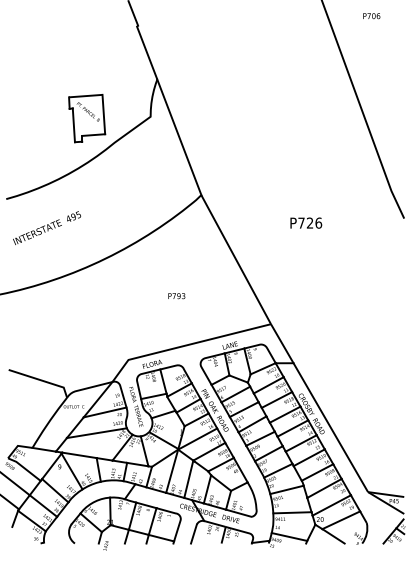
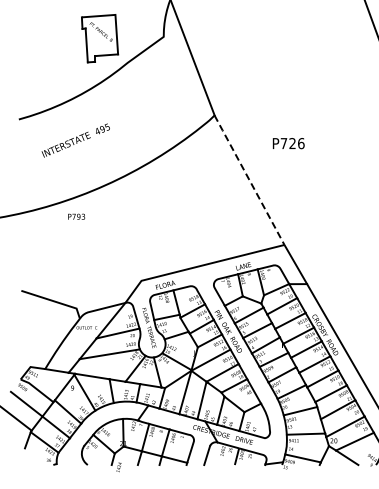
text: (306, 222) -> (288, 142), moved
text: (47, 227) -> (76, 139), moved
line: (235, 258) -> (248, 179), solid -> dashed
text: (176, 296) -> (76, 217), moved

